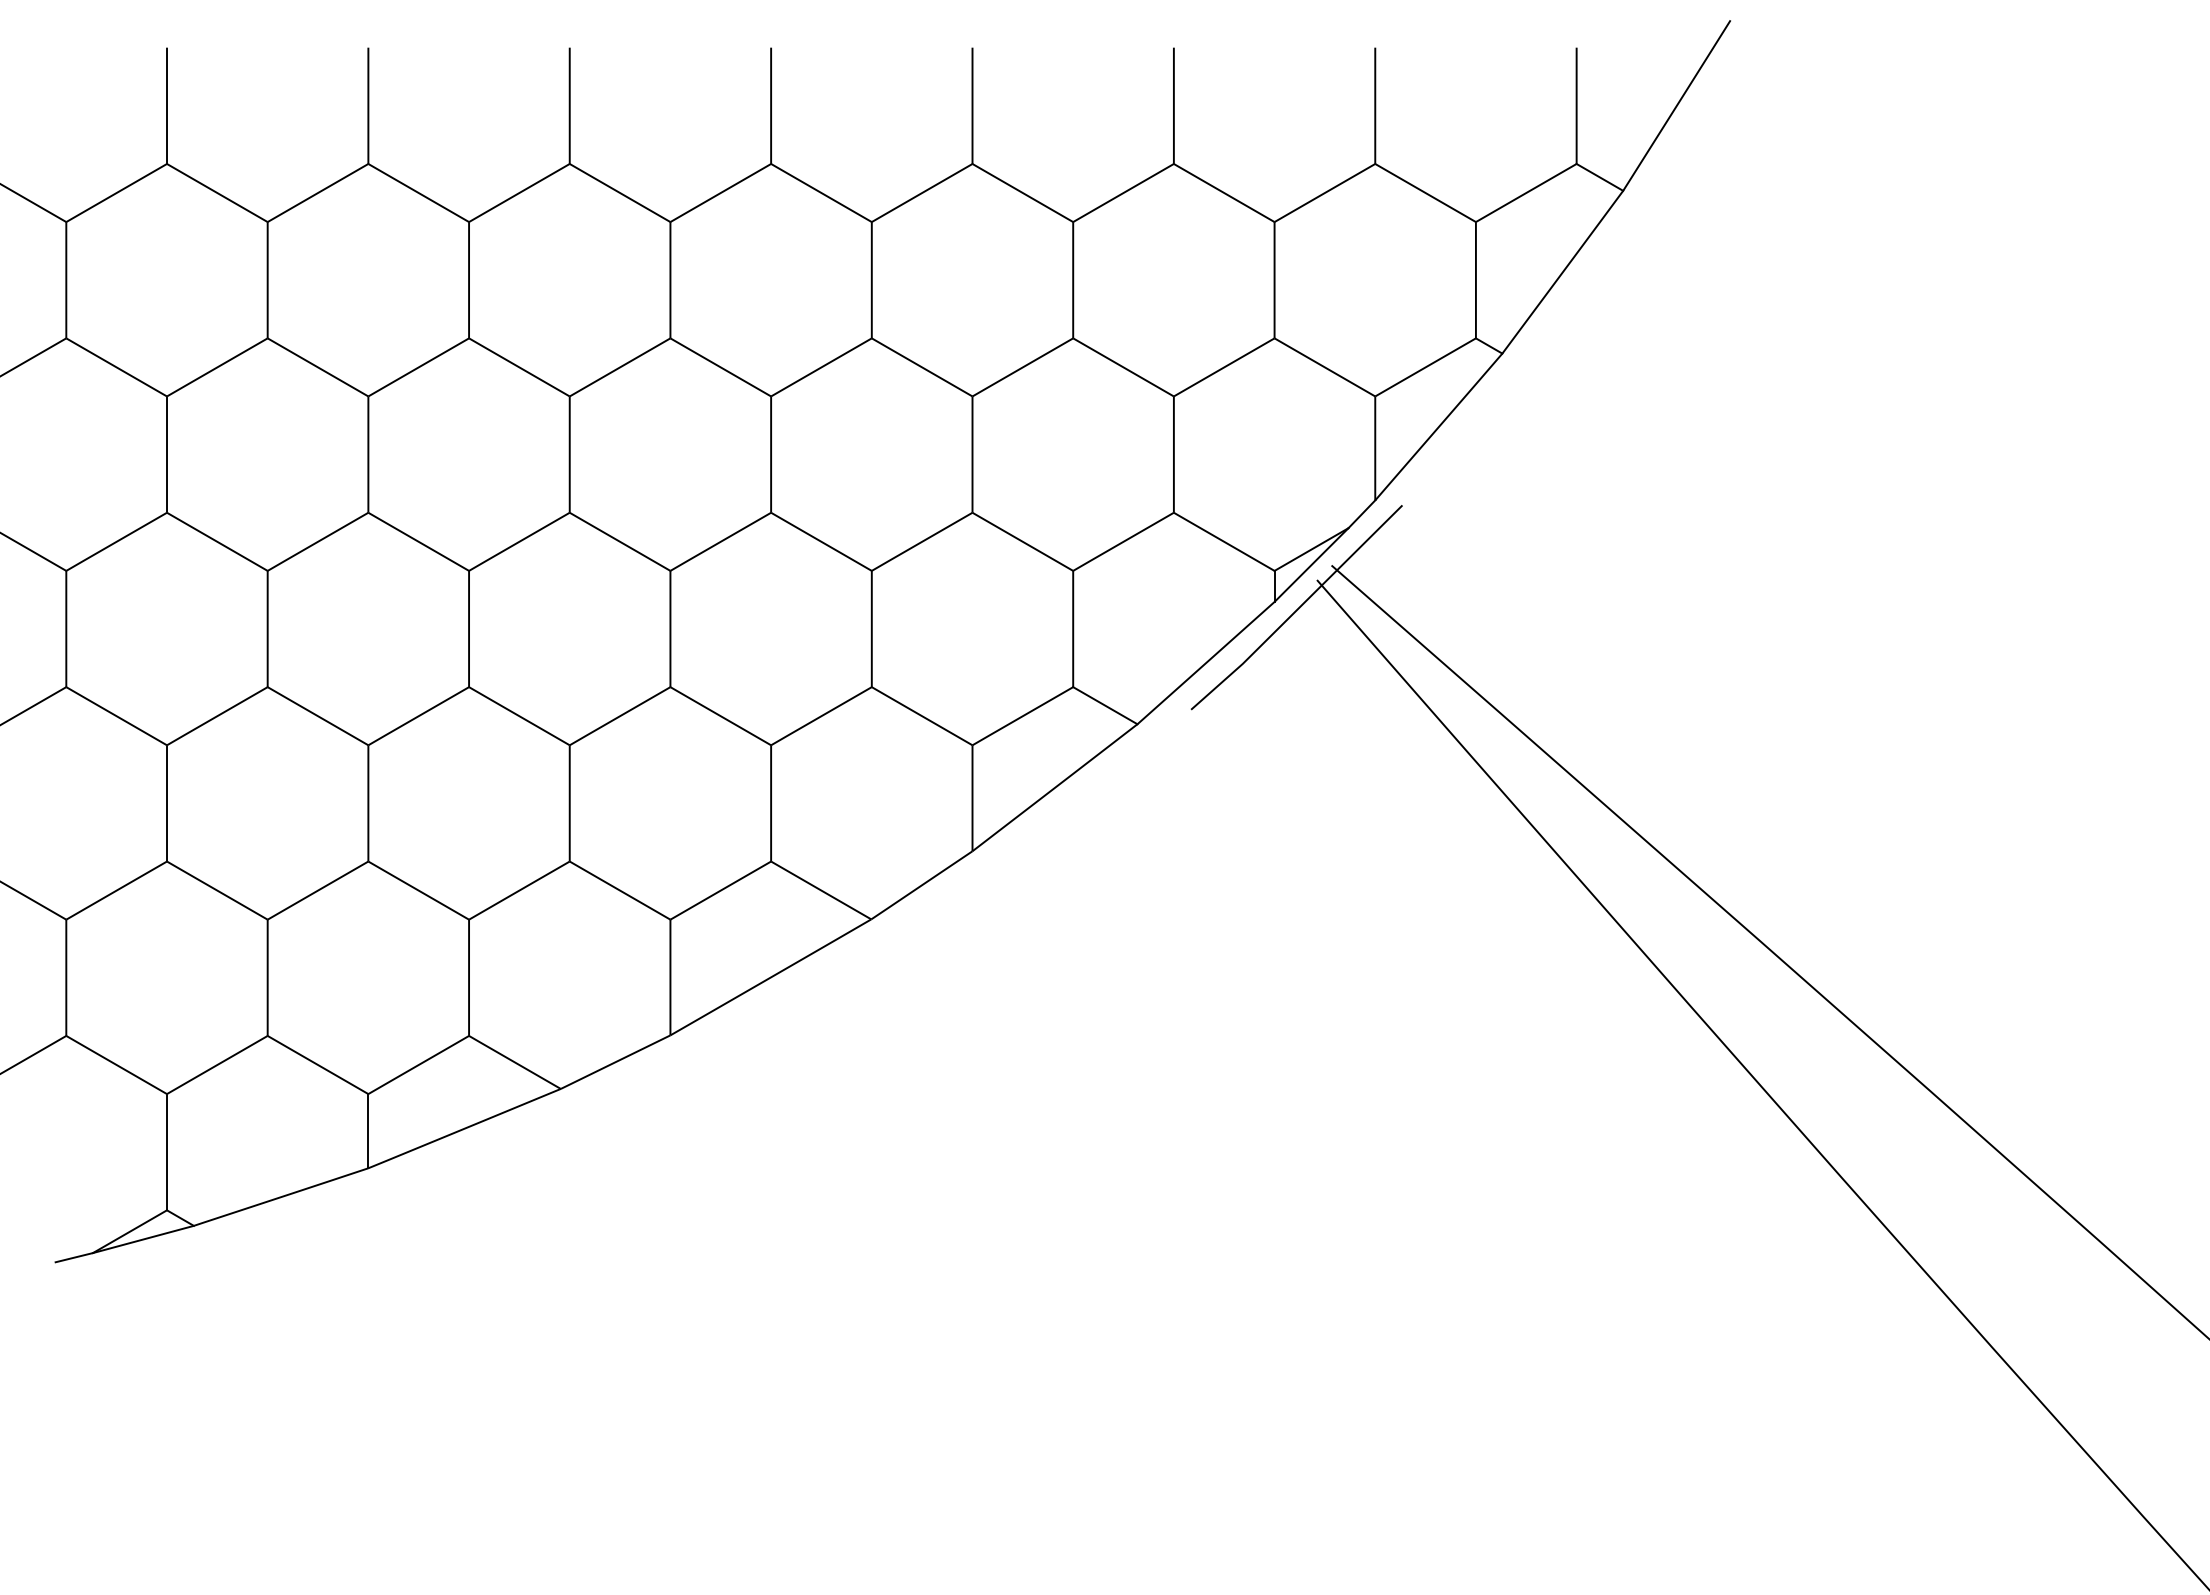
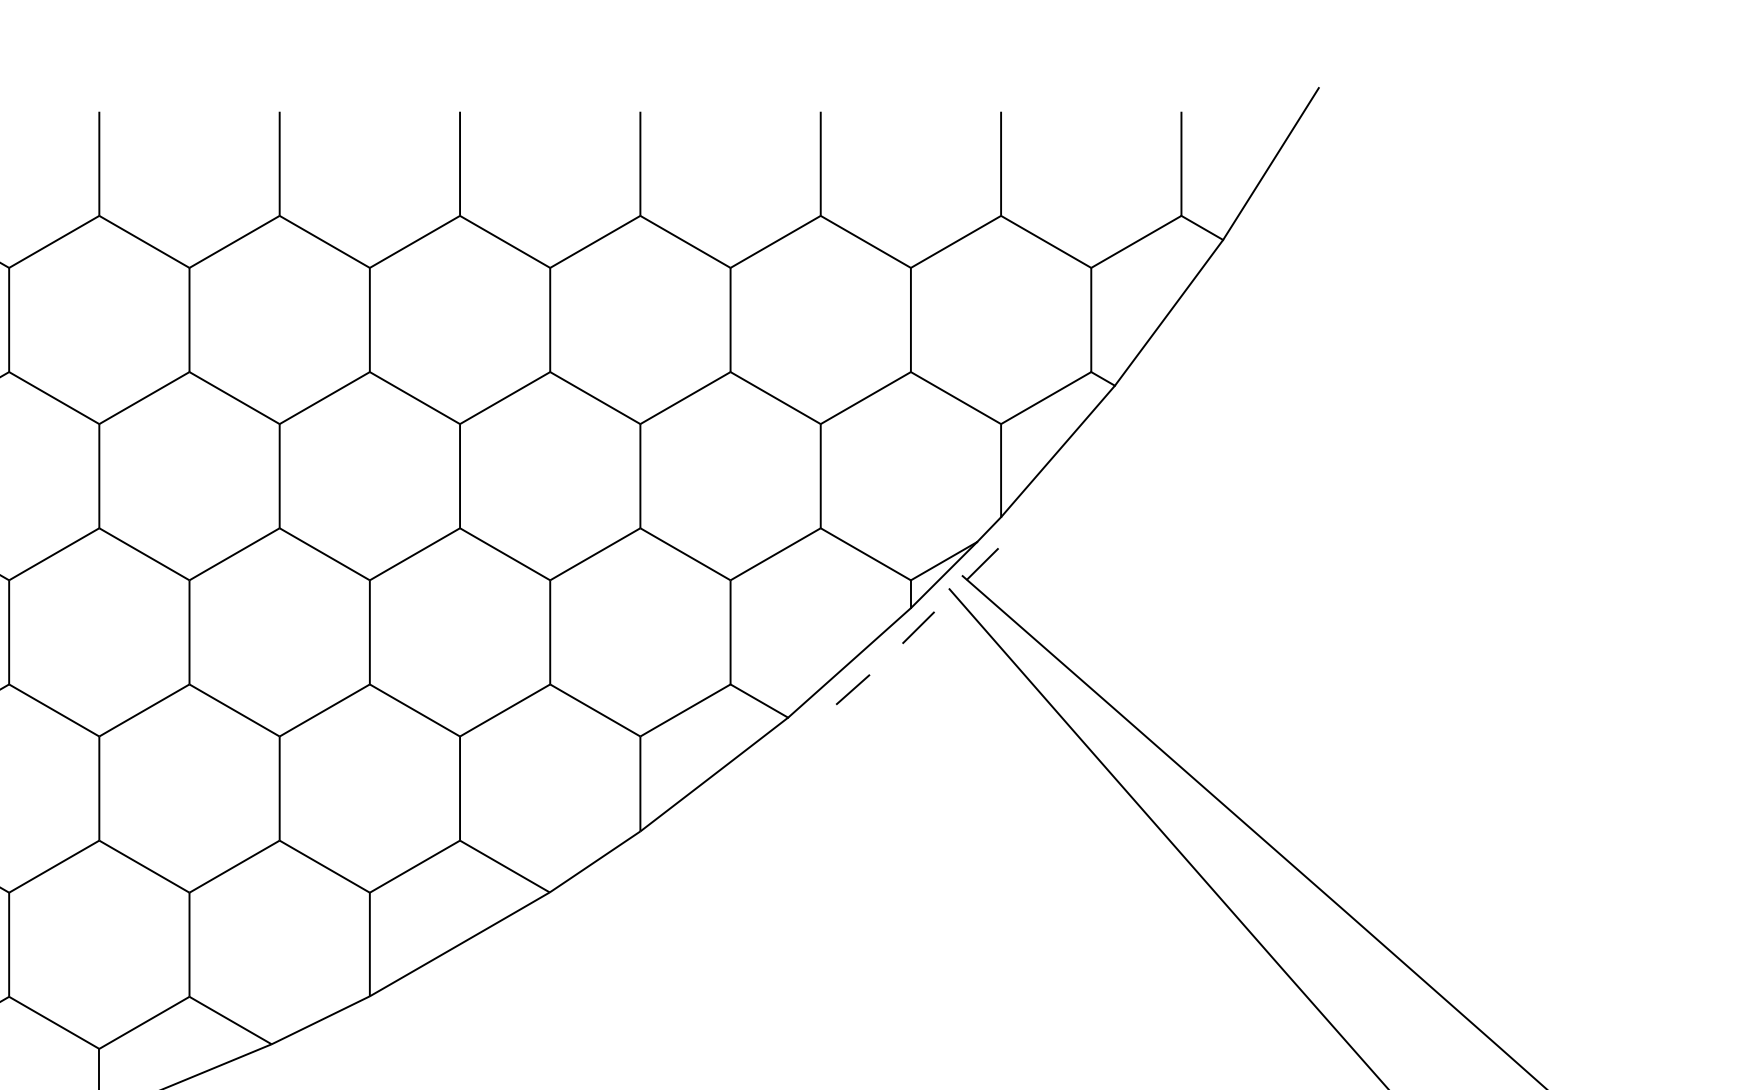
line: (1297, 609) -> (931, 614), solid -> dashed

